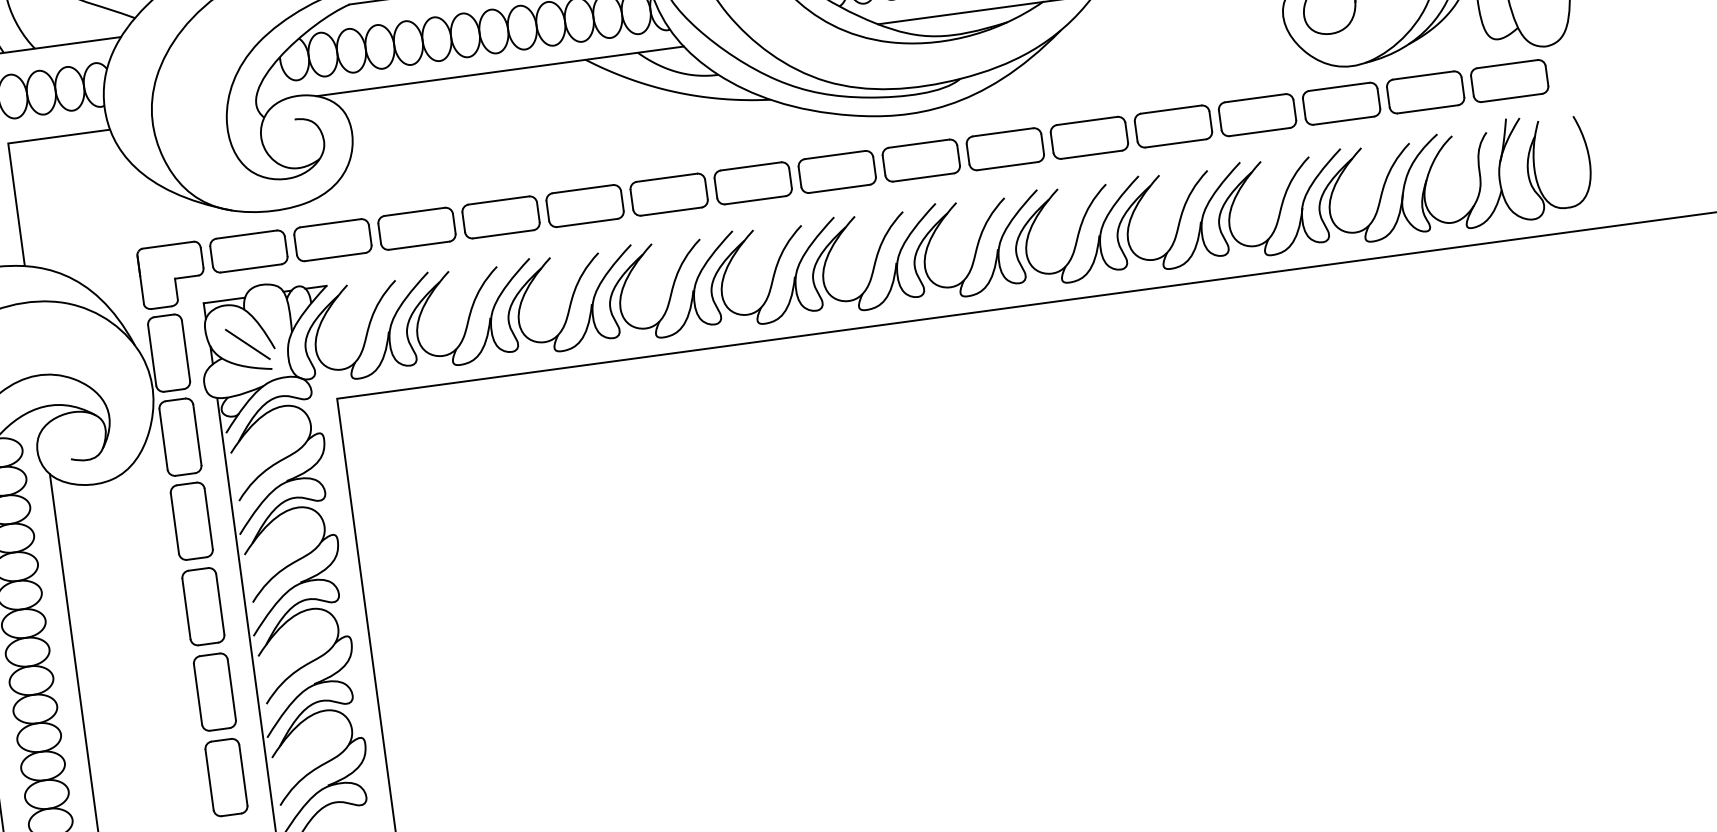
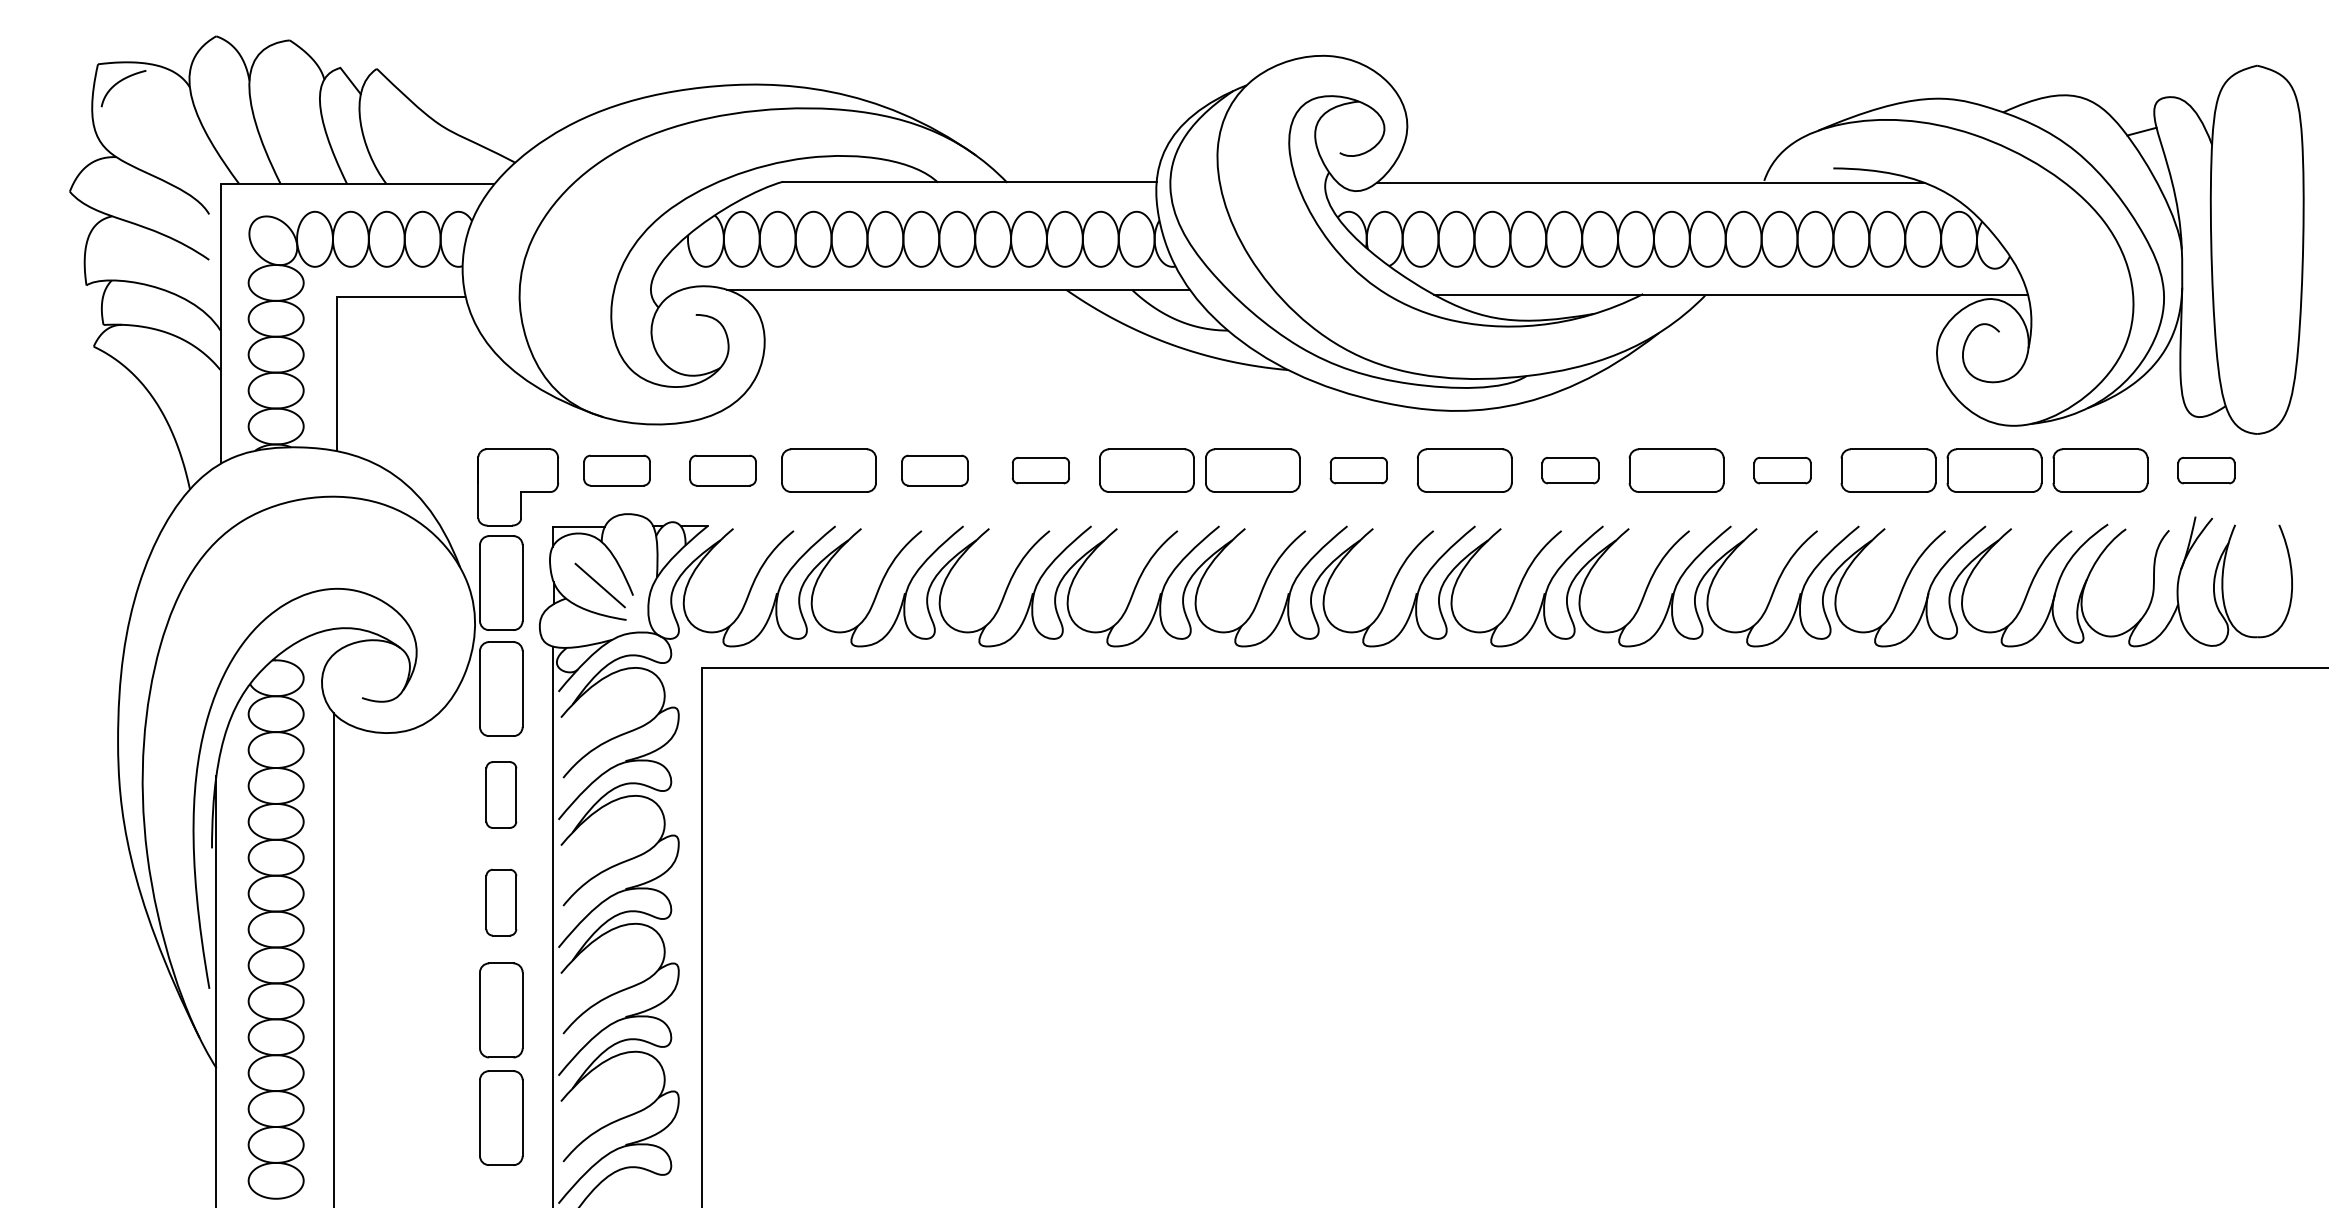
part: (1509, 80) -> (2206, 470), size x0.6
part: (1173, 126) -> (1782, 470), size x0.6
part: (1005, 149) -> (1570, 470), size x0.6
part: (837, 171) -> (1358, 470), size x0.6
part: (584, 205) -> (1040, 470), size x0.6
part: (500, 217) -> (934, 470), size x0.7
part: (332, 240) -> (722, 470), size x0.7
part: (248, 251) -> (616, 470), size x0.7
part: (191, 520) -> (501, 794), size x0.7
part: (203, 606) -> (501, 902), size x0.7

